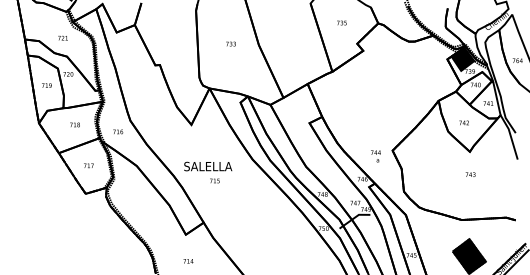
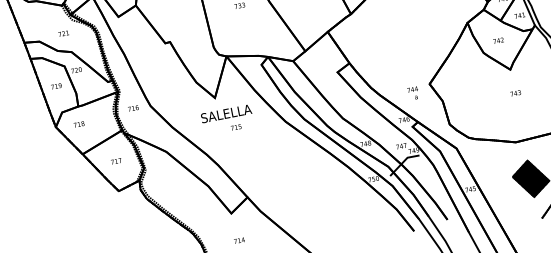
text: (74, 124) -> (78, 124), moved
text: (118, 131) -> (133, 107), moved
text: (208, 172) -> (227, 119), moved

